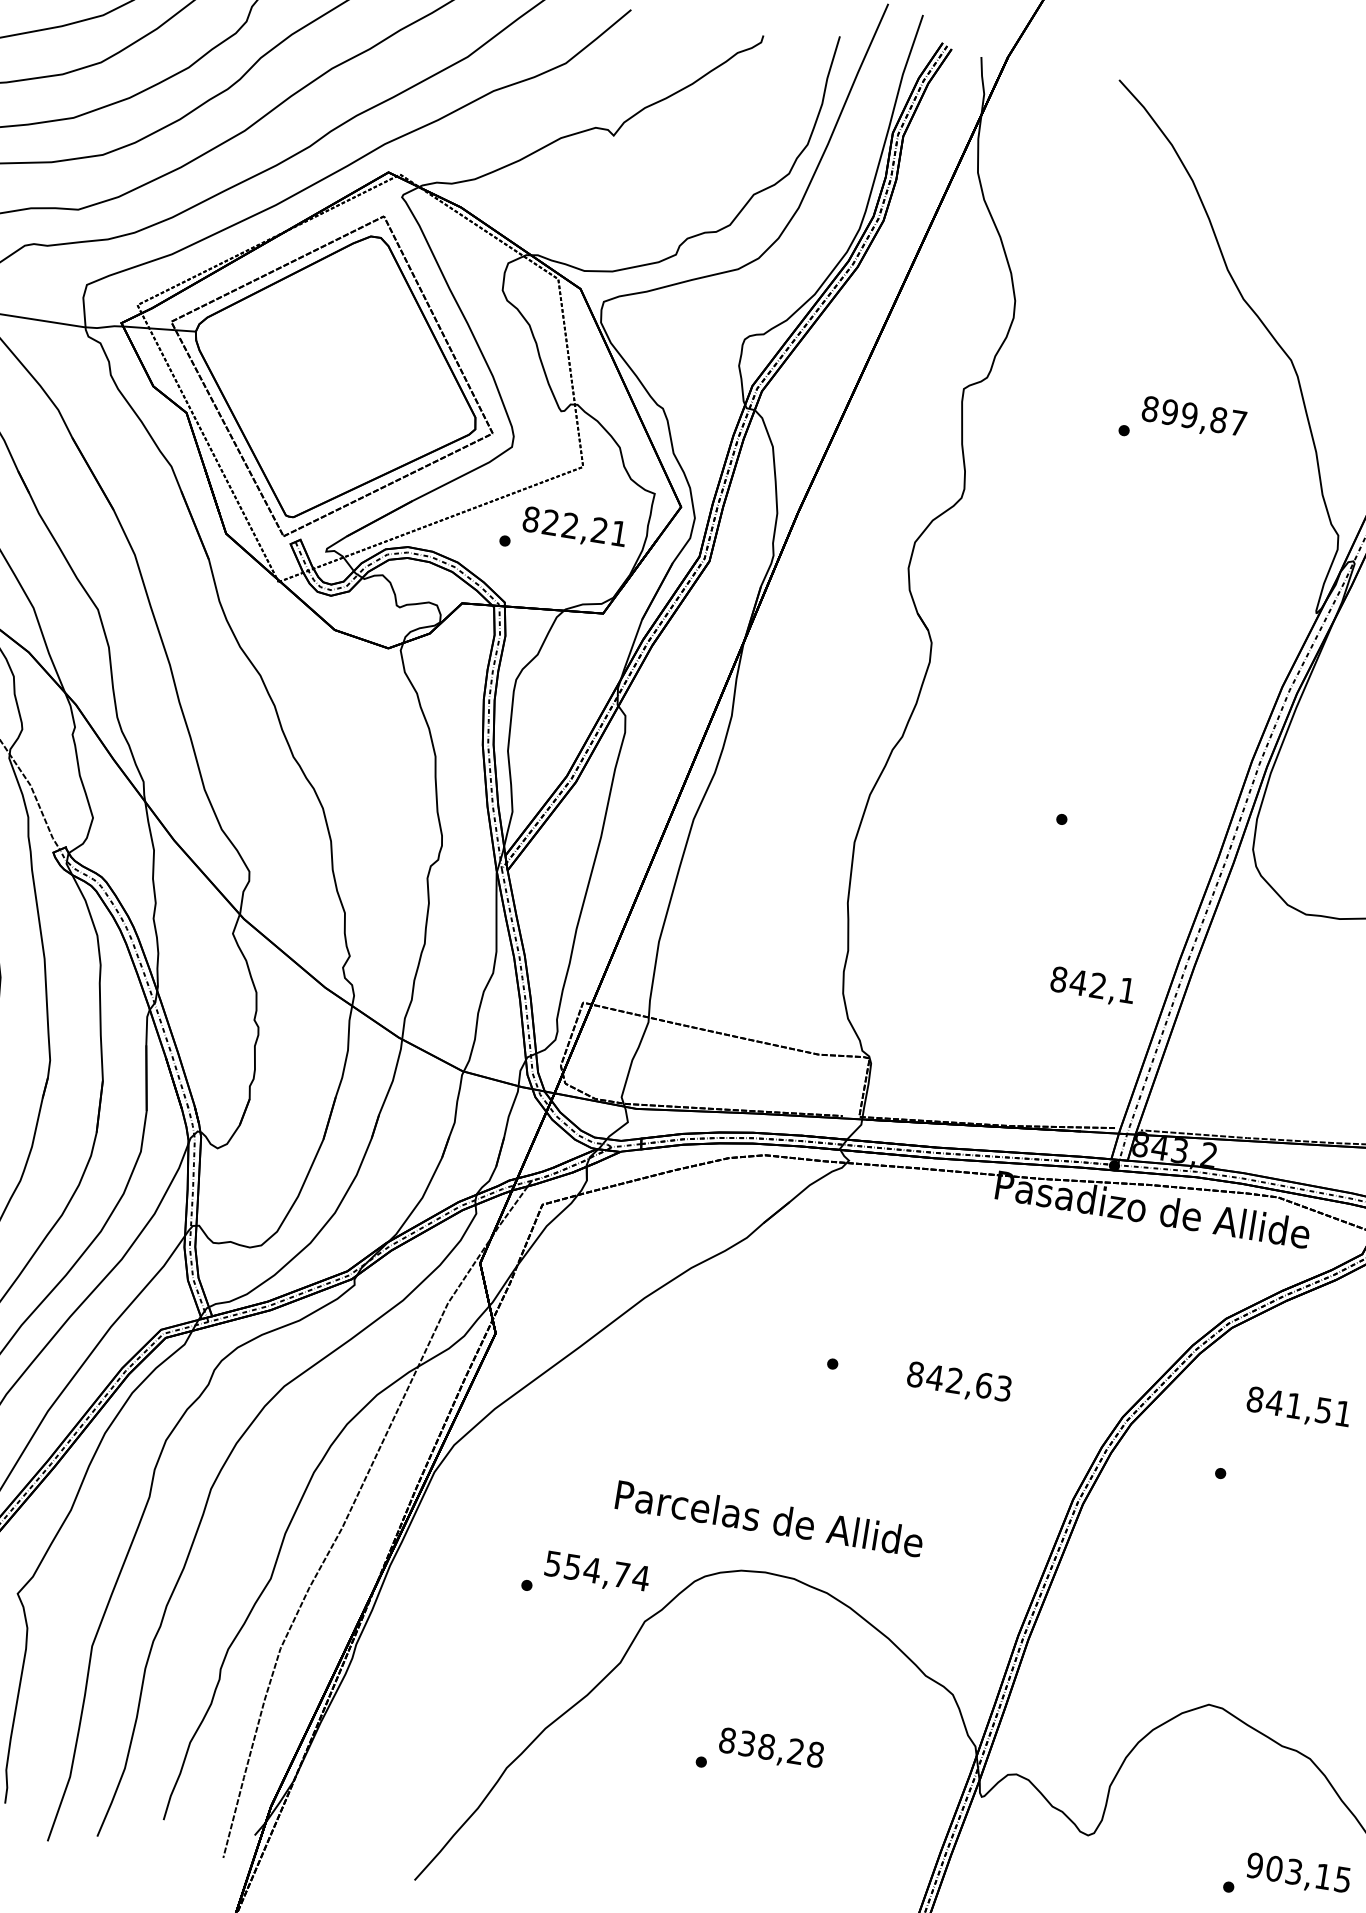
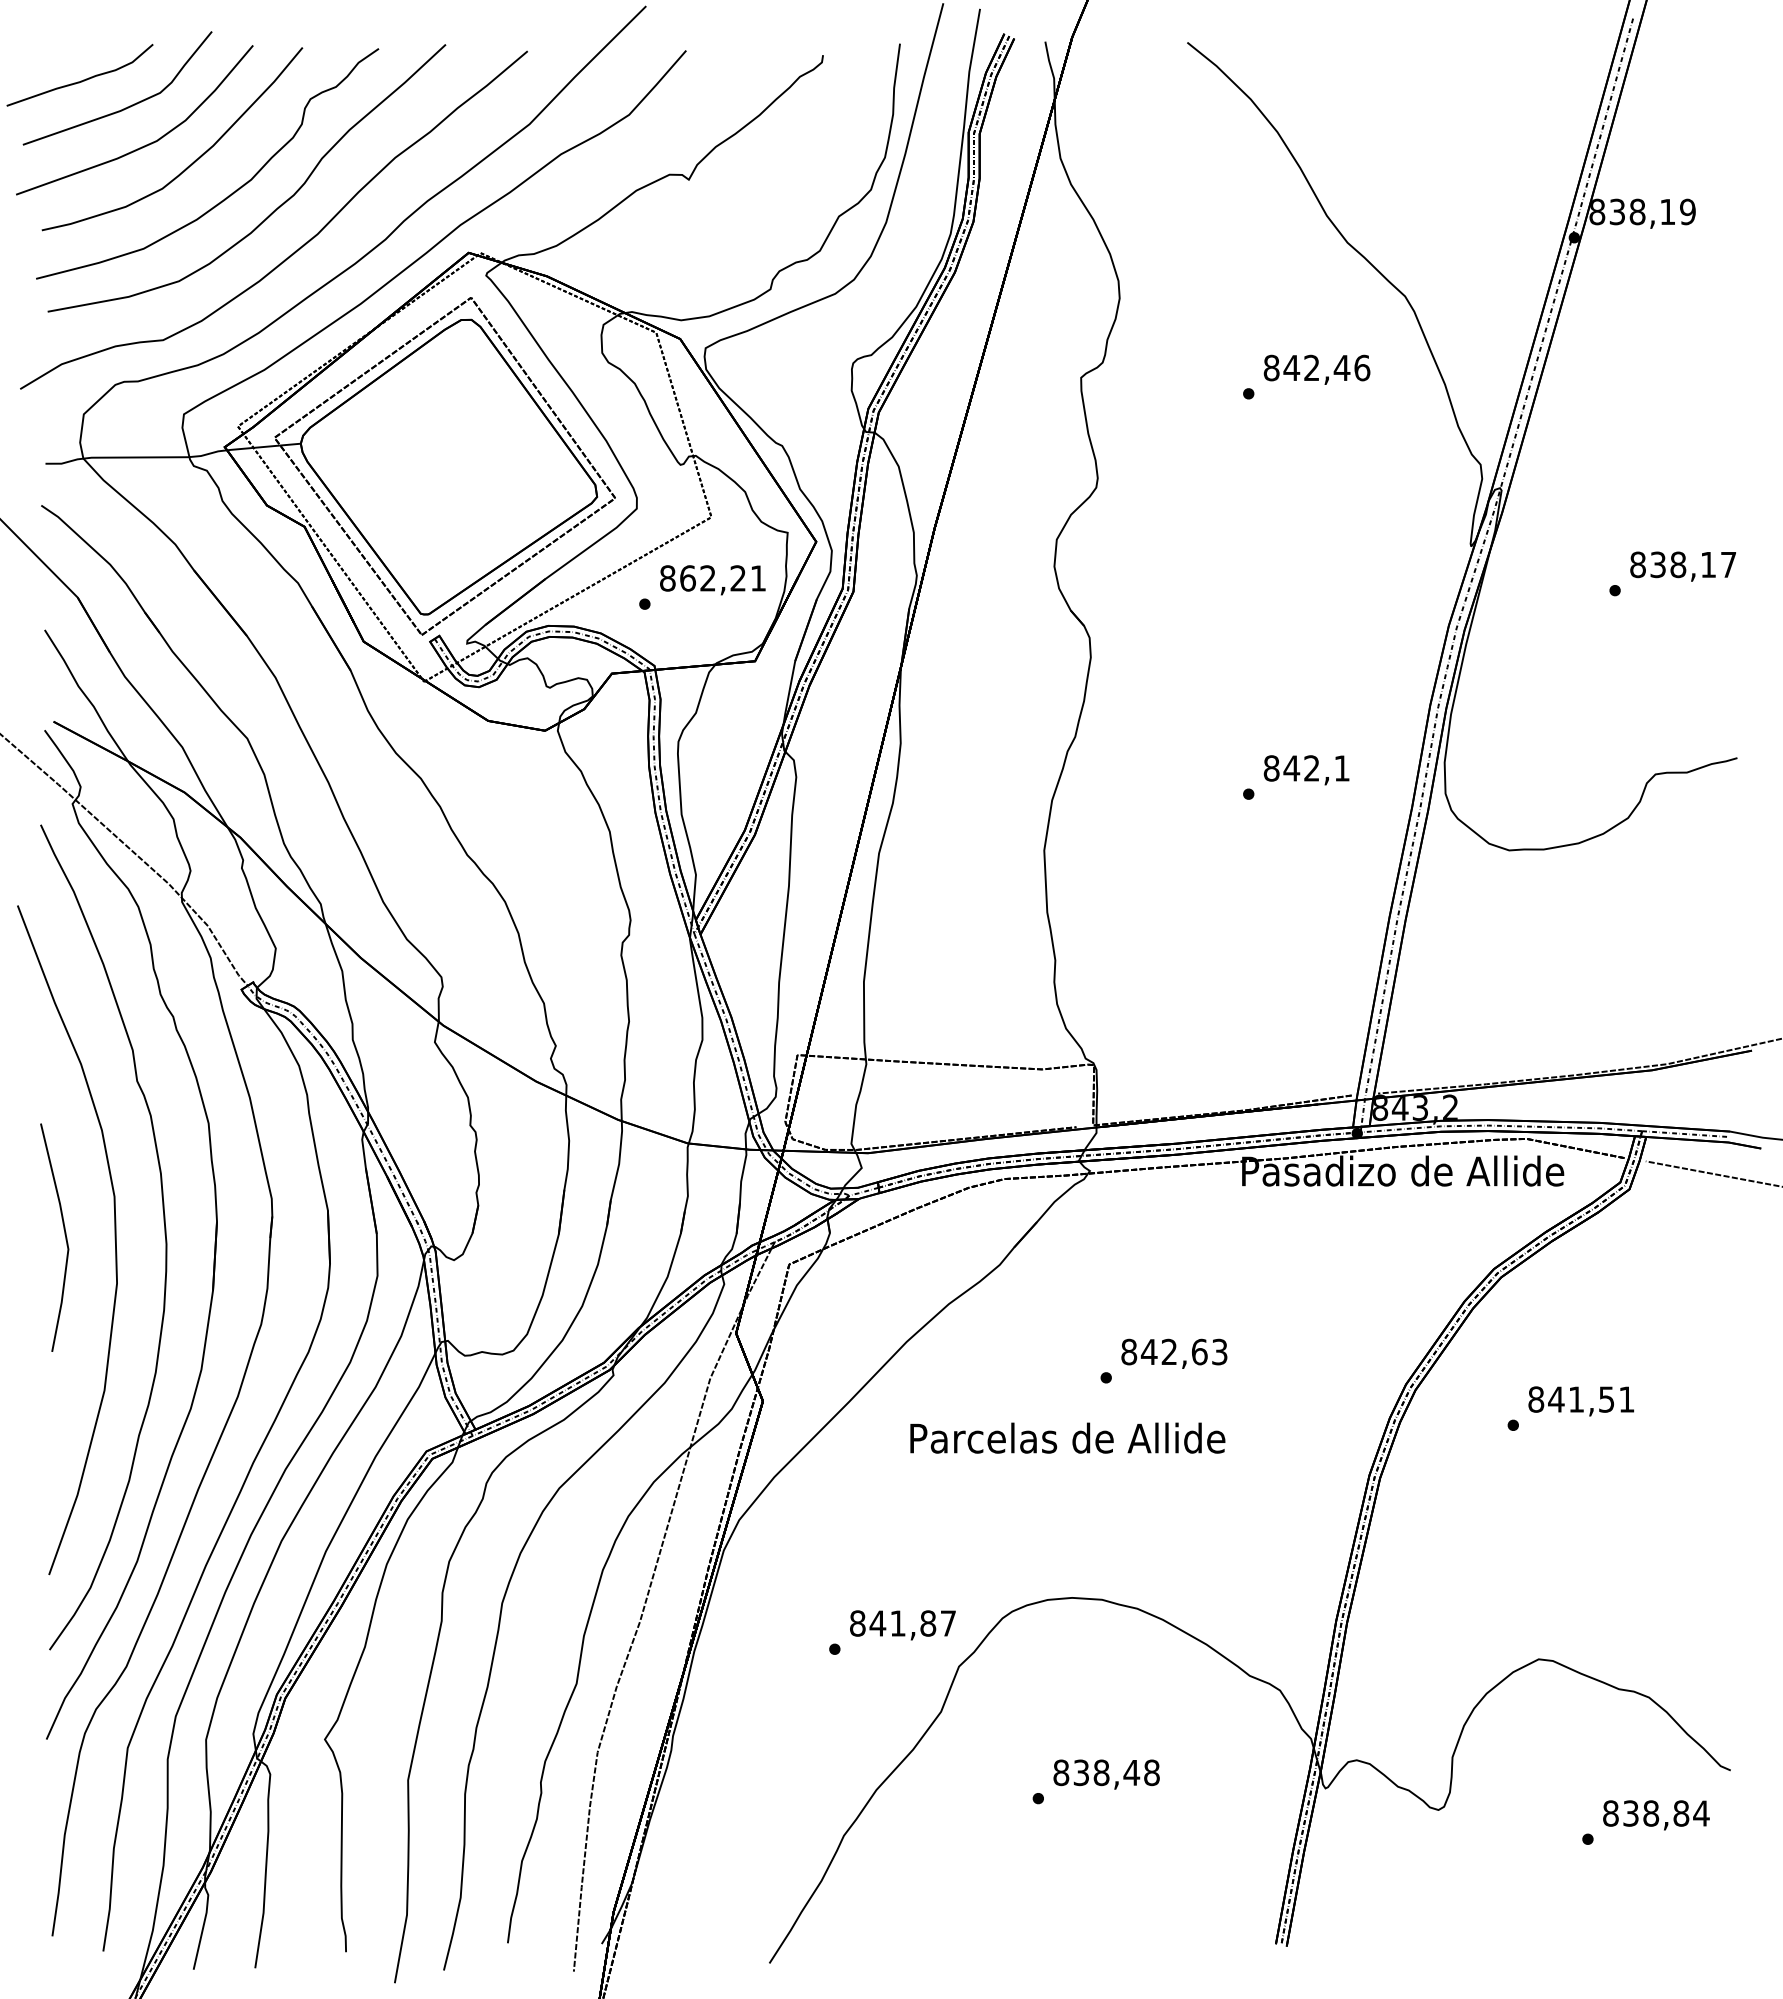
text: (1203, 417) -> (1326, 367), 899,87 -> 842,46
text: (550, 522) -> (687, 578), 822,21 -> 862,21
text: (1092, 987) -> (1306, 770), moved
text: (959, 1383) -> (1174, 1353), moved
text: (1297, 1408) -> (1580, 1401), moved
text: (769, 1517) -> (1067, 1437), moved
text: (597, 1571) -> (903, 1623), 554,74 -> 841,87
text: (795, 1751) -> (1131, 1772), 838,28 -> 838,48
text: (1299, 1872) -> (1656, 1813), 903,15 -> 838,84

